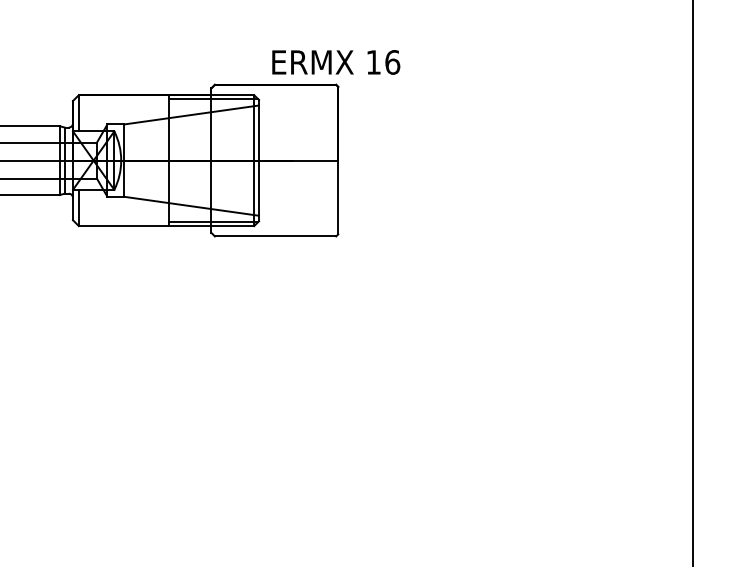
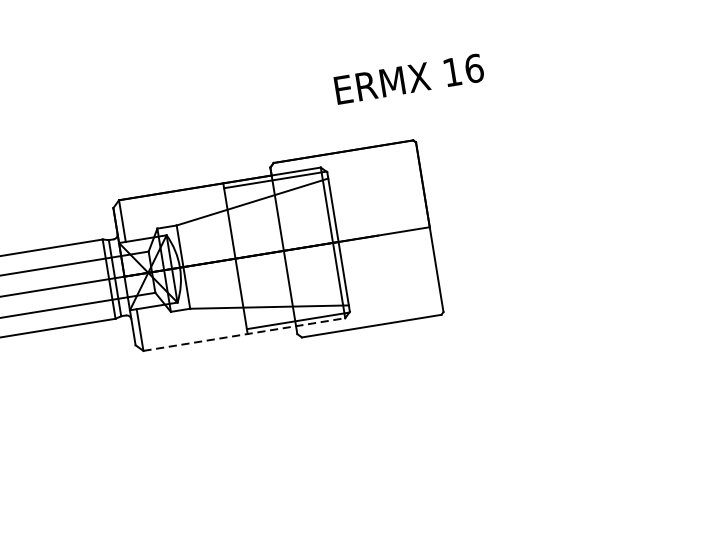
text: (336, 62) -> (409, 79), moved
line: (166, 226) -> (244, 335), solid -> dashed

